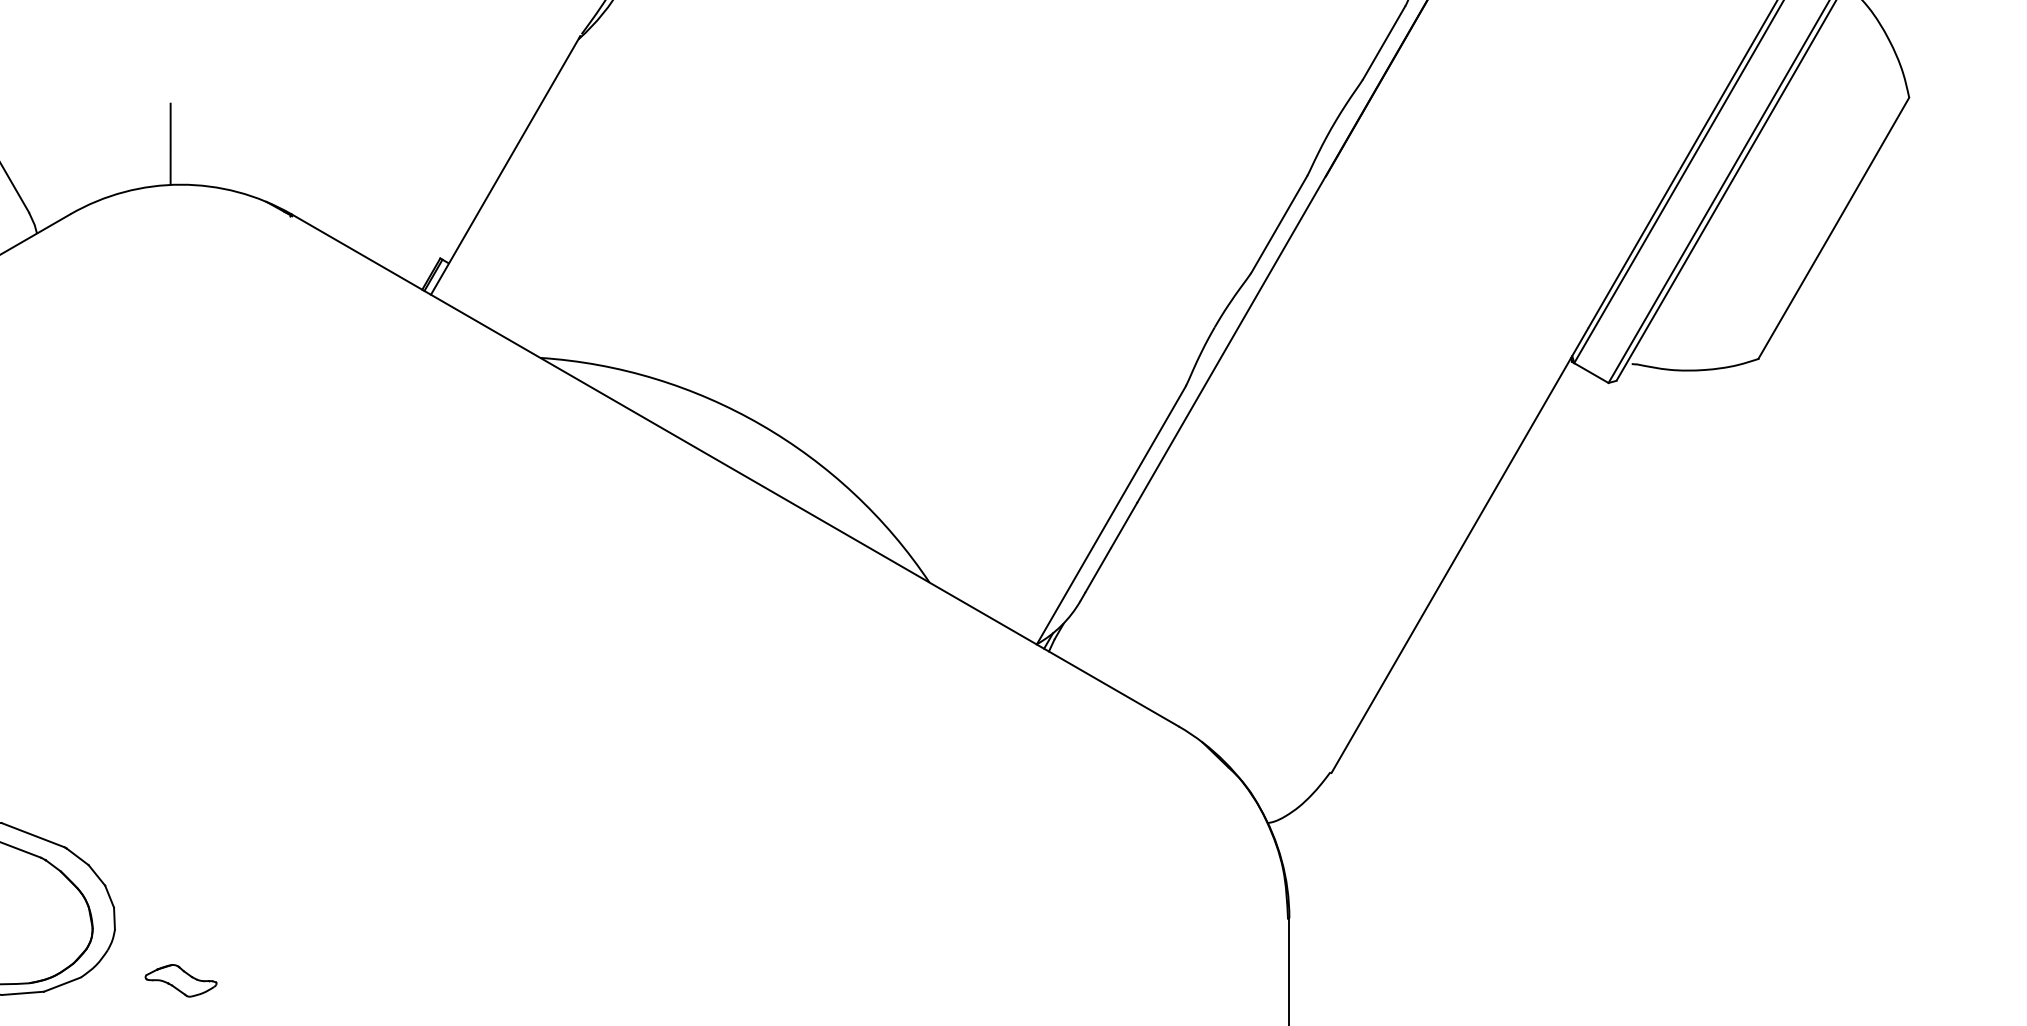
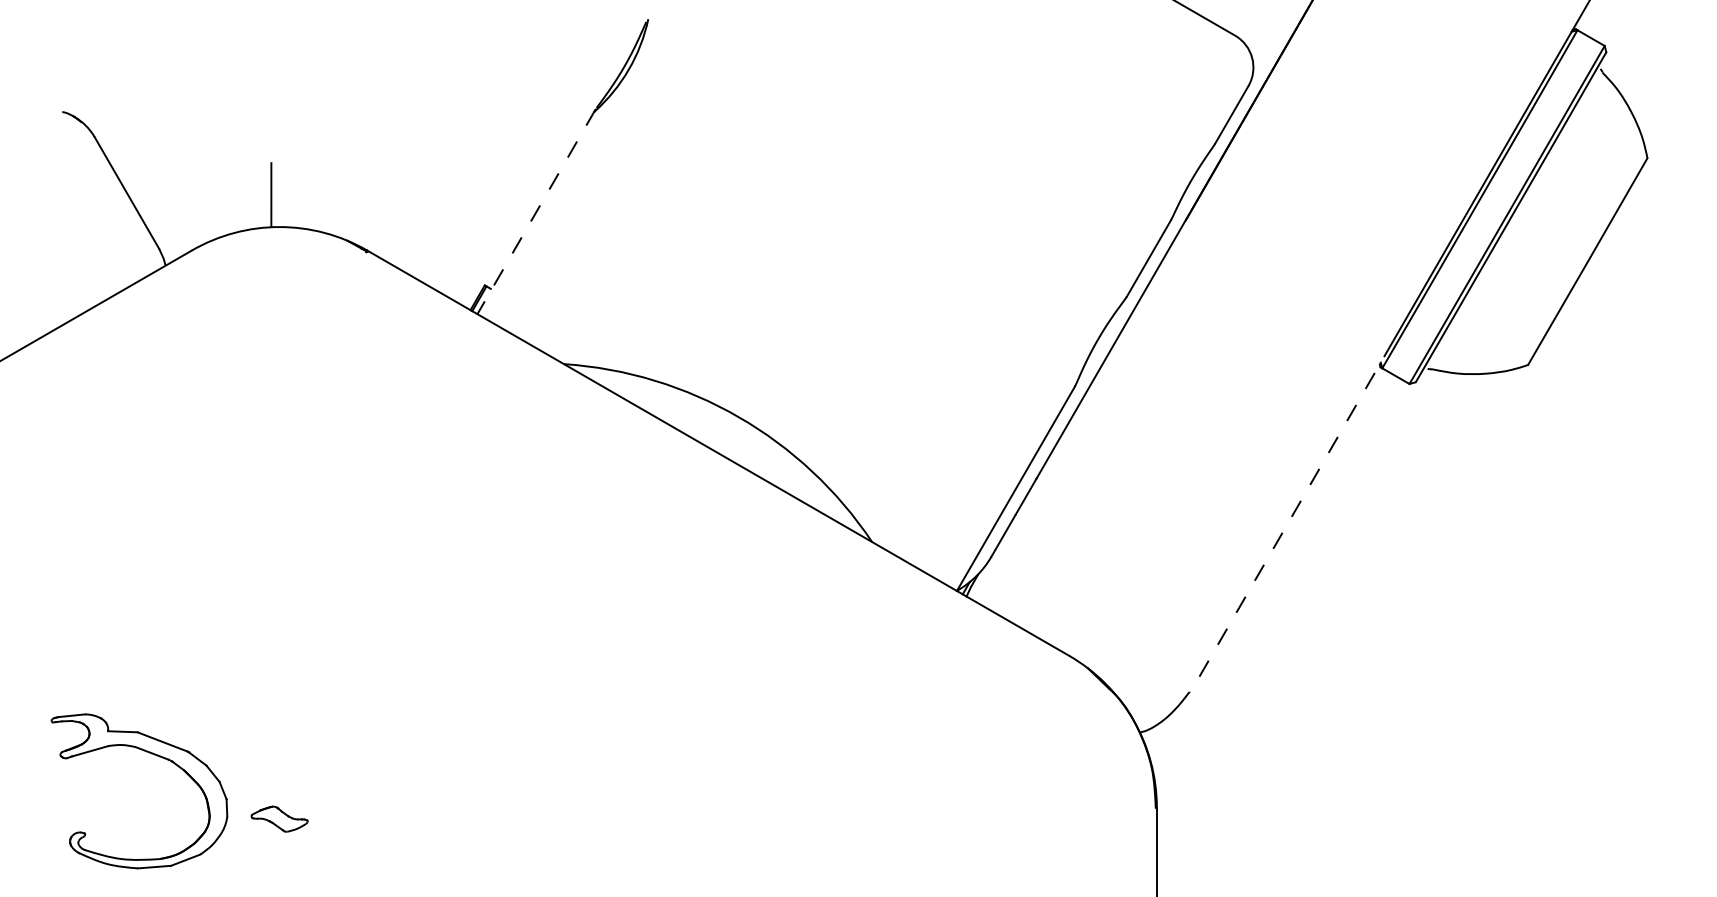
line: (505, 166) -> (536, 212), solid -> dashed
line: (1459, 551) -> (1291, 517), solid -> dashed
part: (180, 979) -> (279, 818), moved

